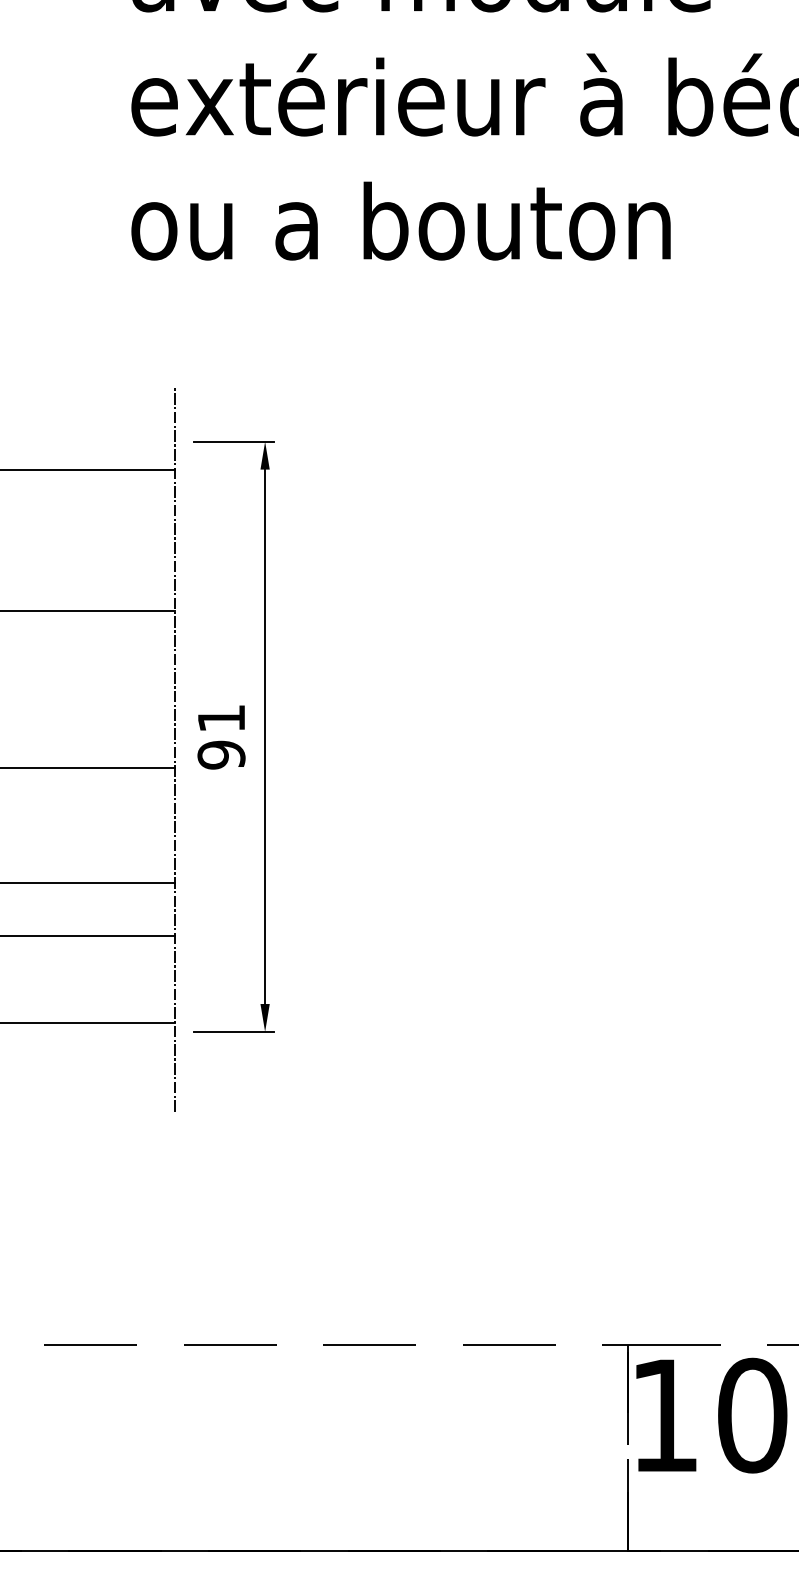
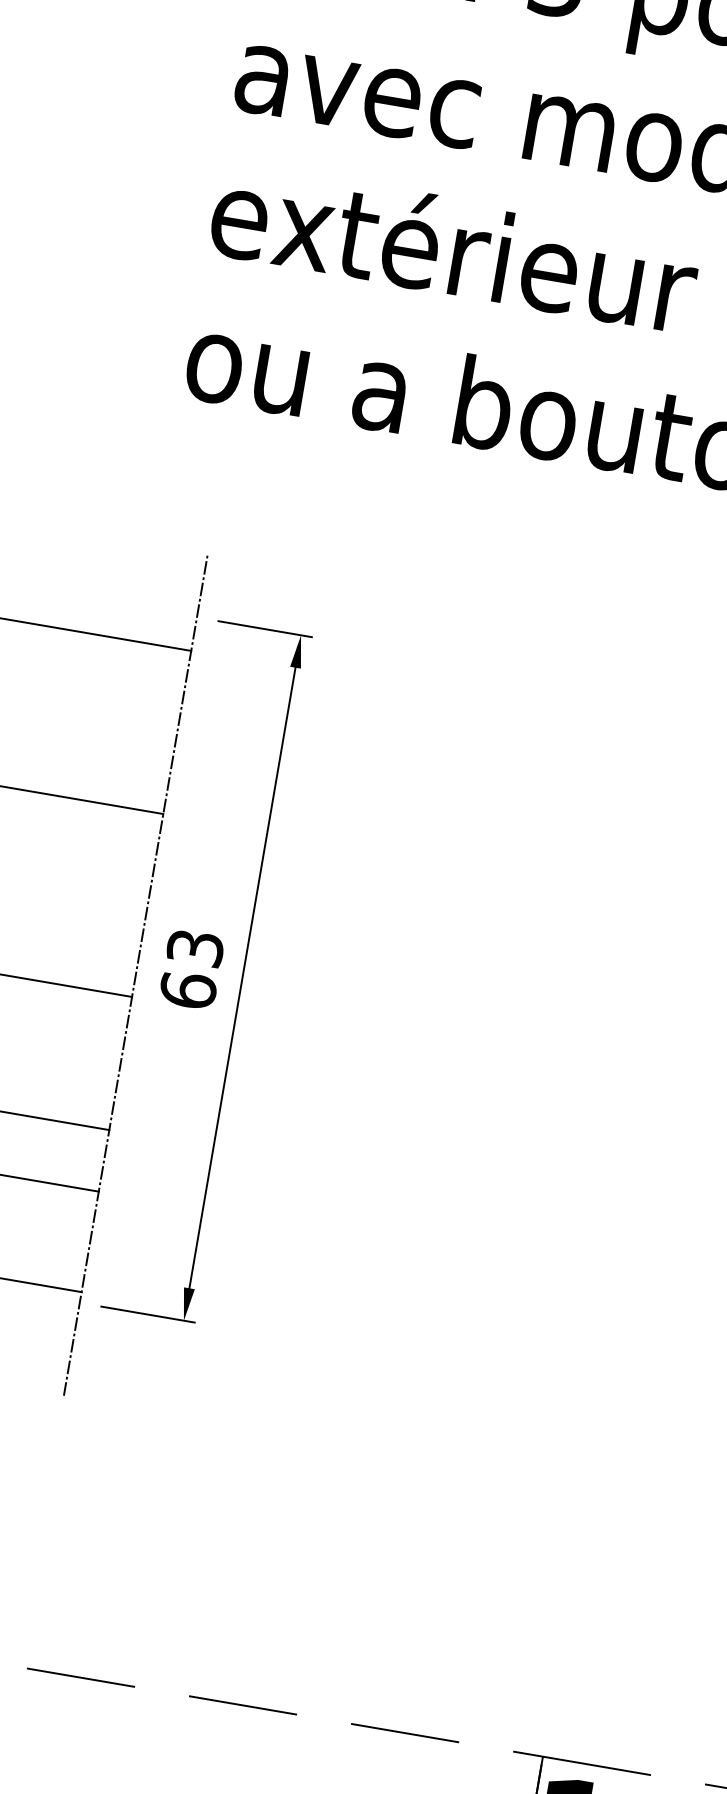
text: (221, 736) -> (191, 968), 91 -> 63

